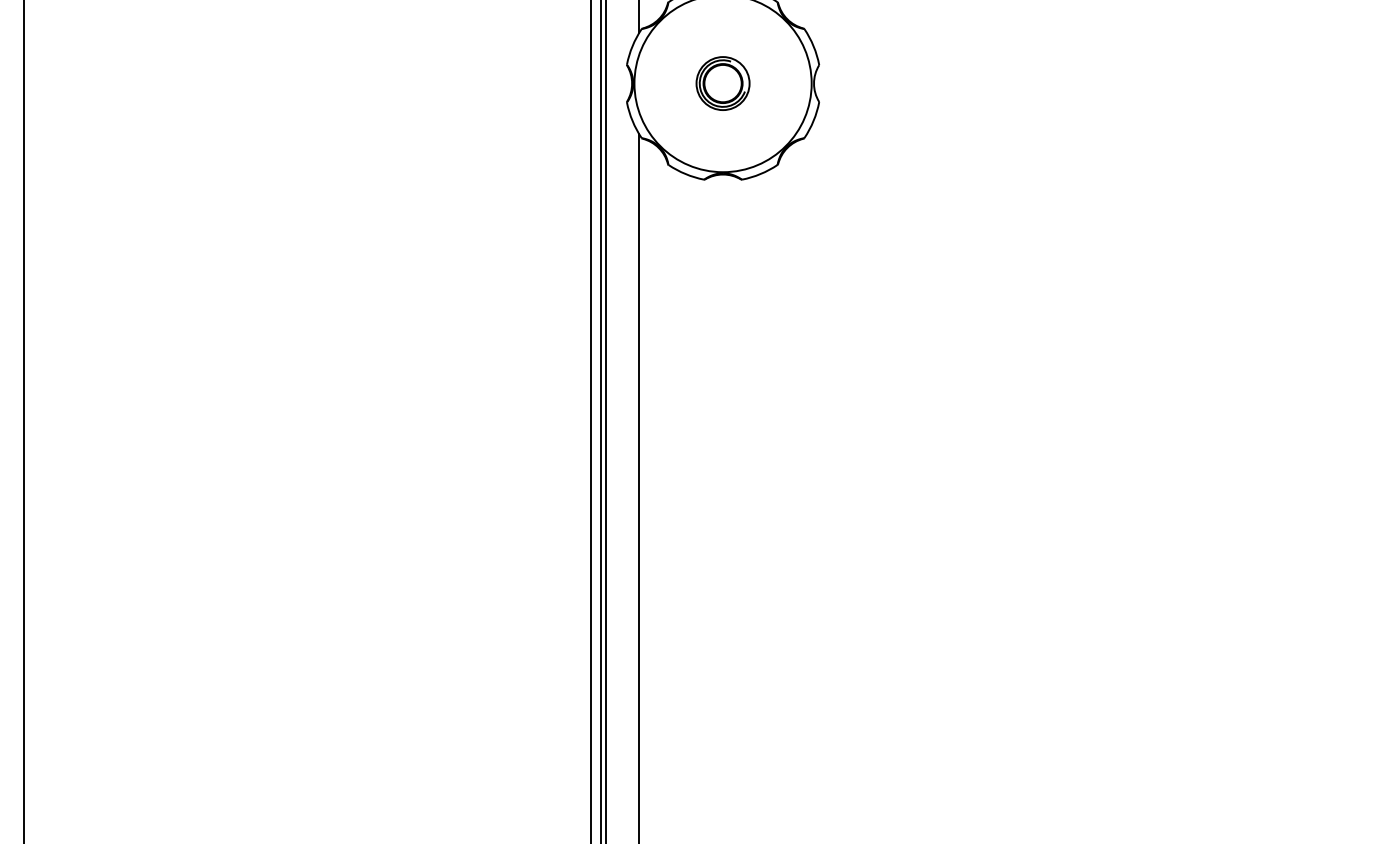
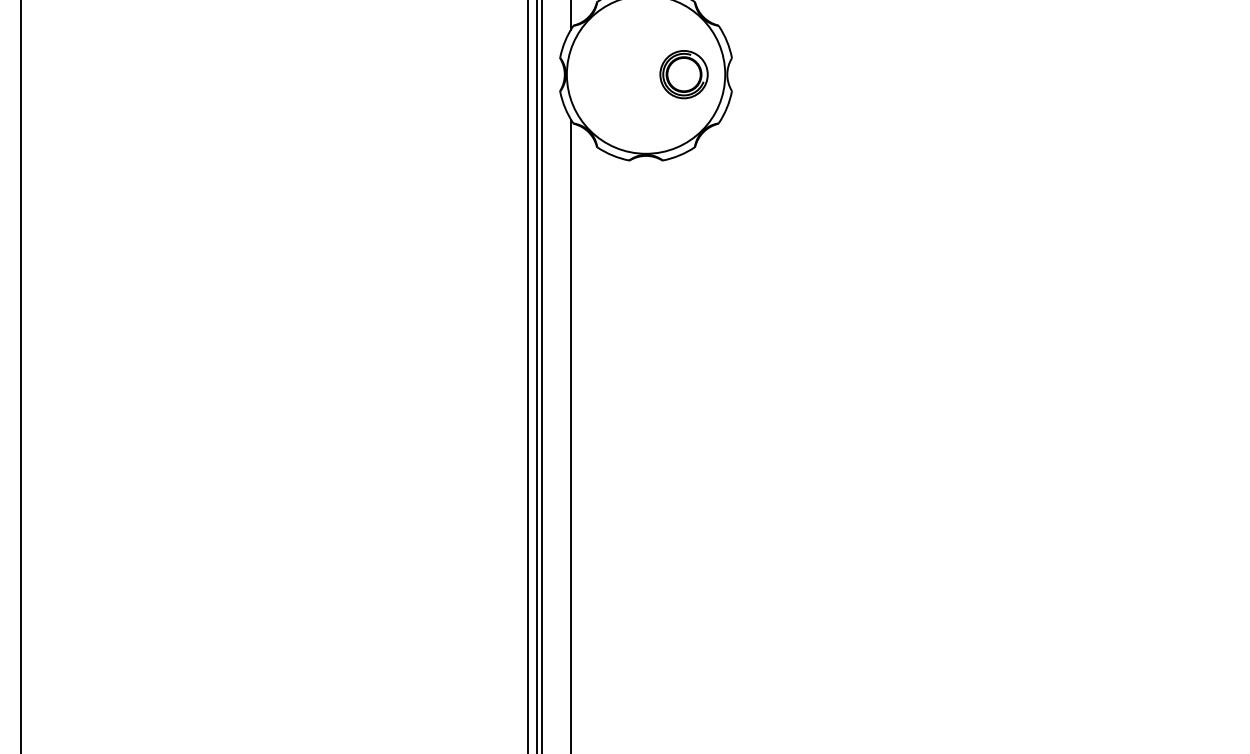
part: (722, 83) -> (683, 74), moved

